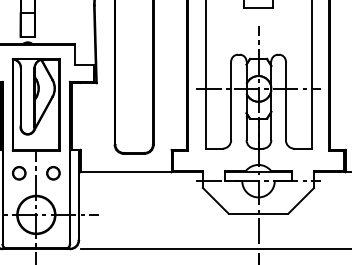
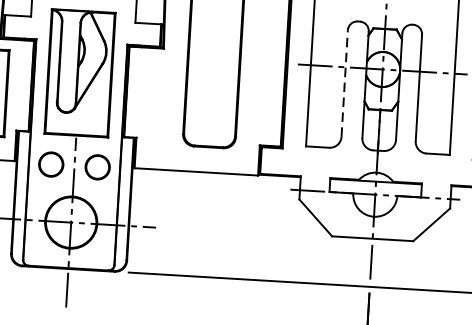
line: (231, 100) -> (345, 83), solid -> dashed
circle: (19, 173) -> (51, 165), size x1.4
circle: (53, 173) -> (97, 167), size x1.4

